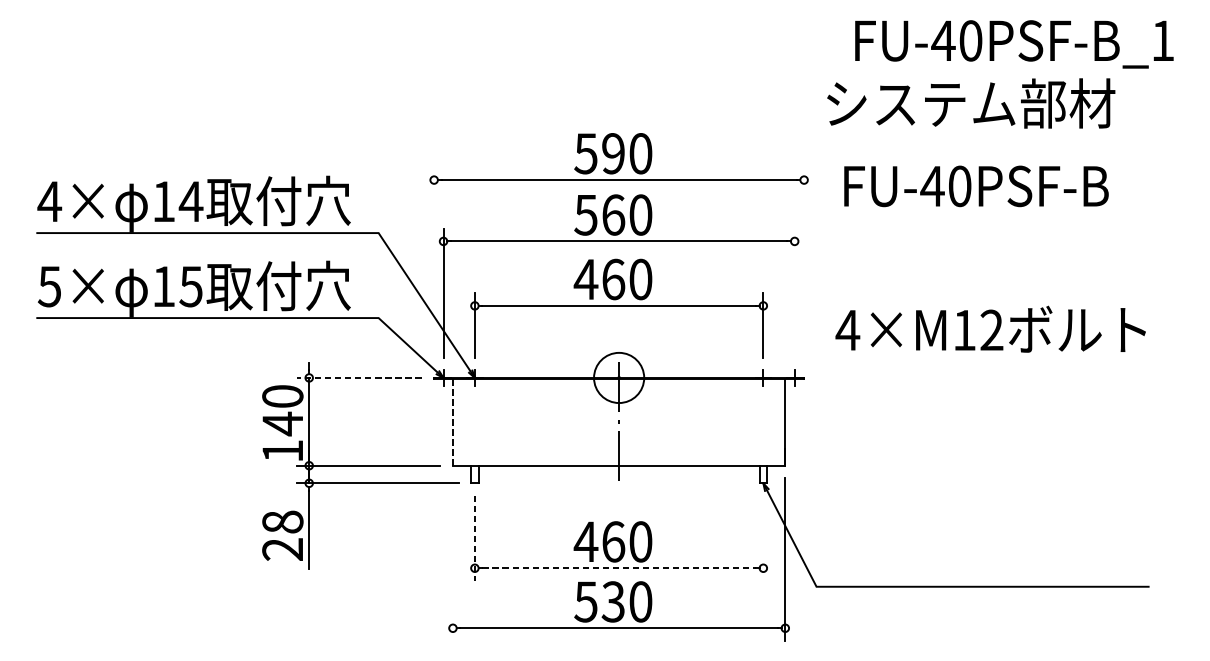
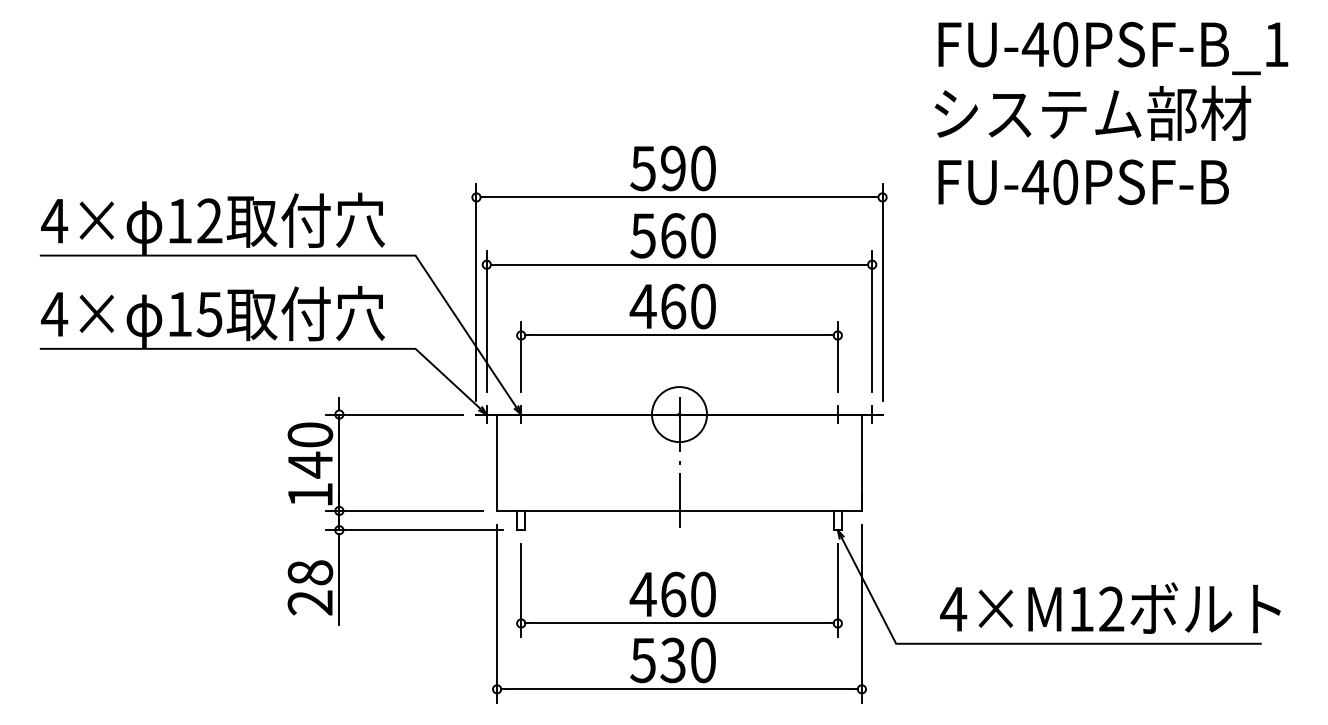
text: (970, 102) -> (1092, 112), moved
text: (976, 186) -> (1083, 182), moved
text: (190, 201) -> (209, 220), 14 -> 12
line: (434, 265) -> (476, 291), added
line: (804, 265) -> (882, 291), added
text: (49, 286) -> (54, 314), 5× -> 4×
line: (794, 293) -> (872, 321), added
text: (990, 328) -> (1110, 607), moved
line: (359, 377) -> (394, 414), dashed -> solid
line: (453, 422) -> (497, 463), dashed -> solid
line: (475, 538) -> (521, 590), dashed -> solid
line: (763, 538) -> (837, 590), added
line: (453, 559) -> (497, 613), added
line: (620, 568) -> (680, 623), dashed -> solid

